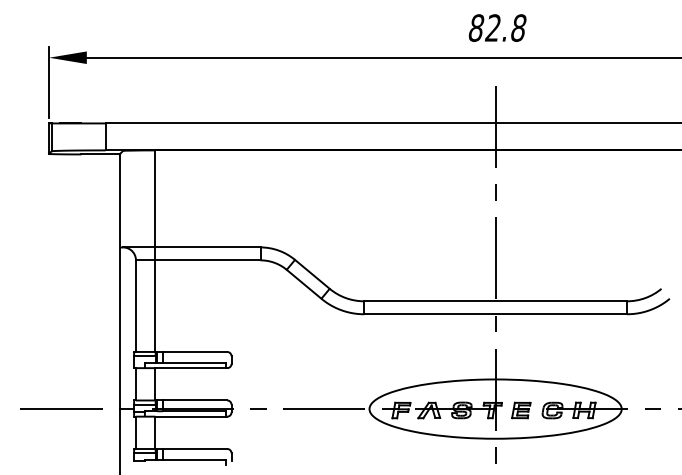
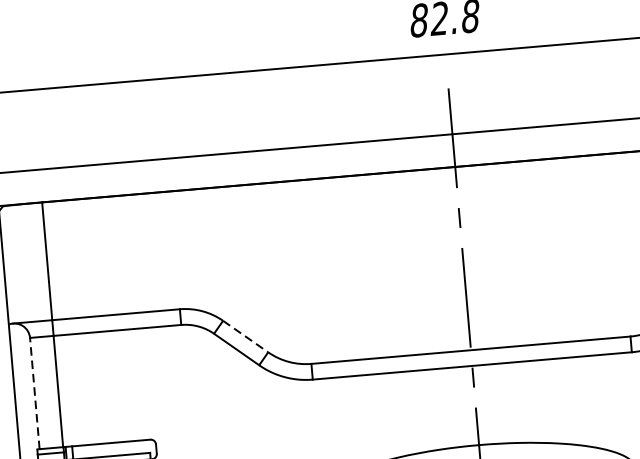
line: (312, 274) -> (245, 336), solid -> dashed
line: (136, 306) -> (35, 393), solid -> dashed

